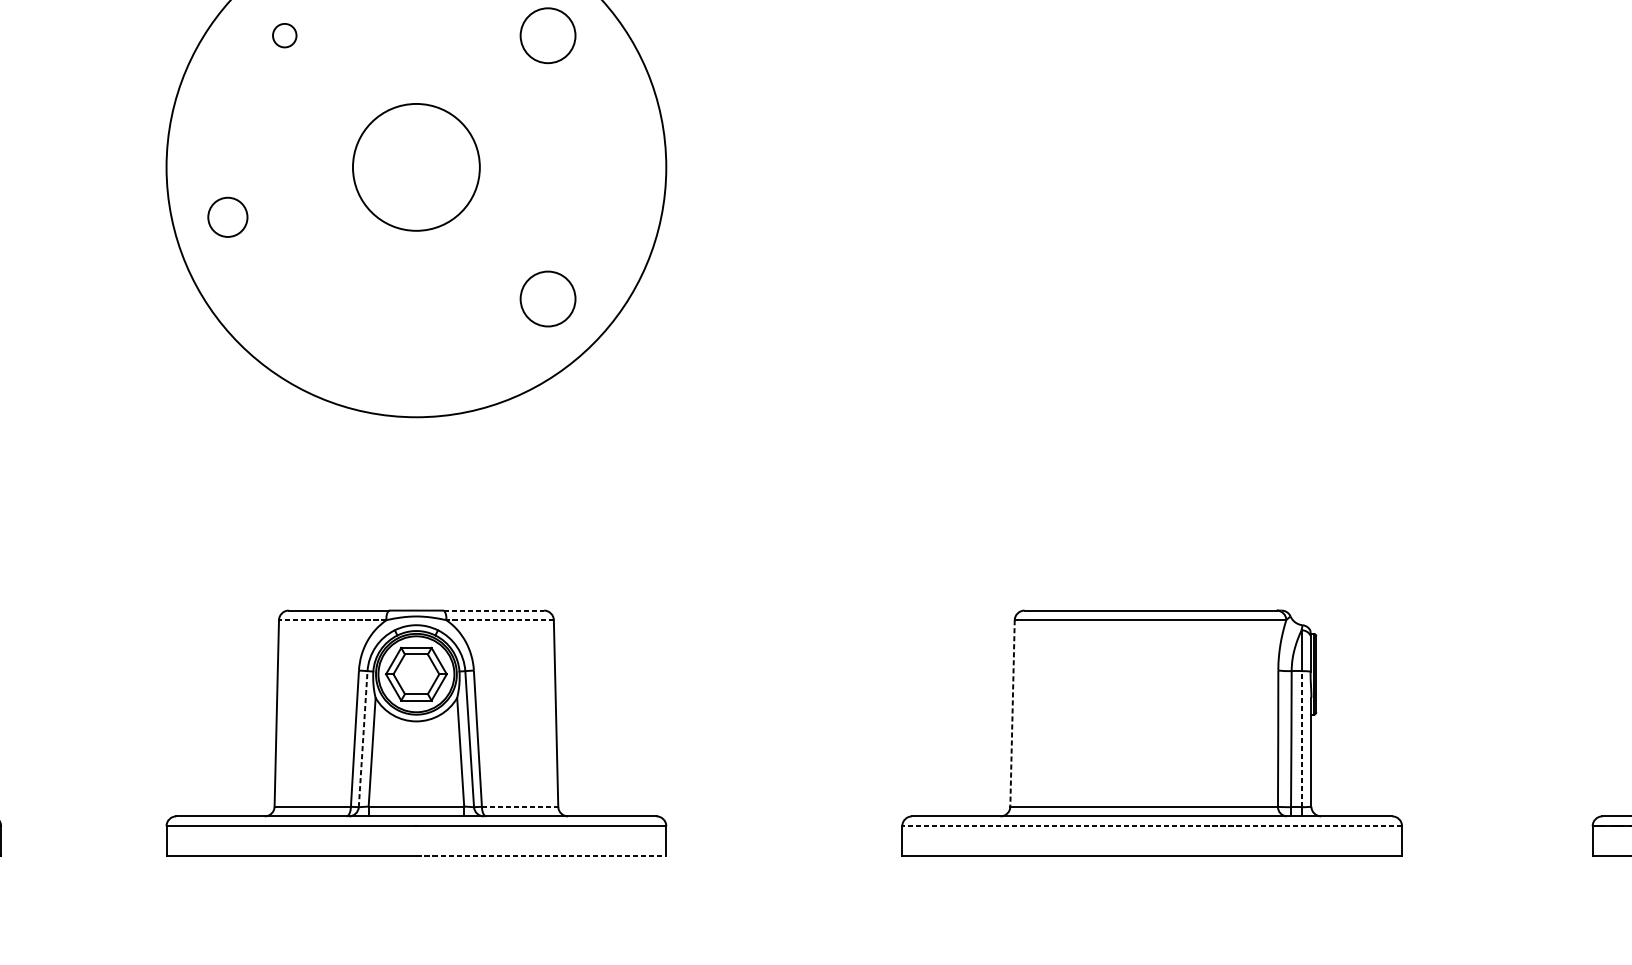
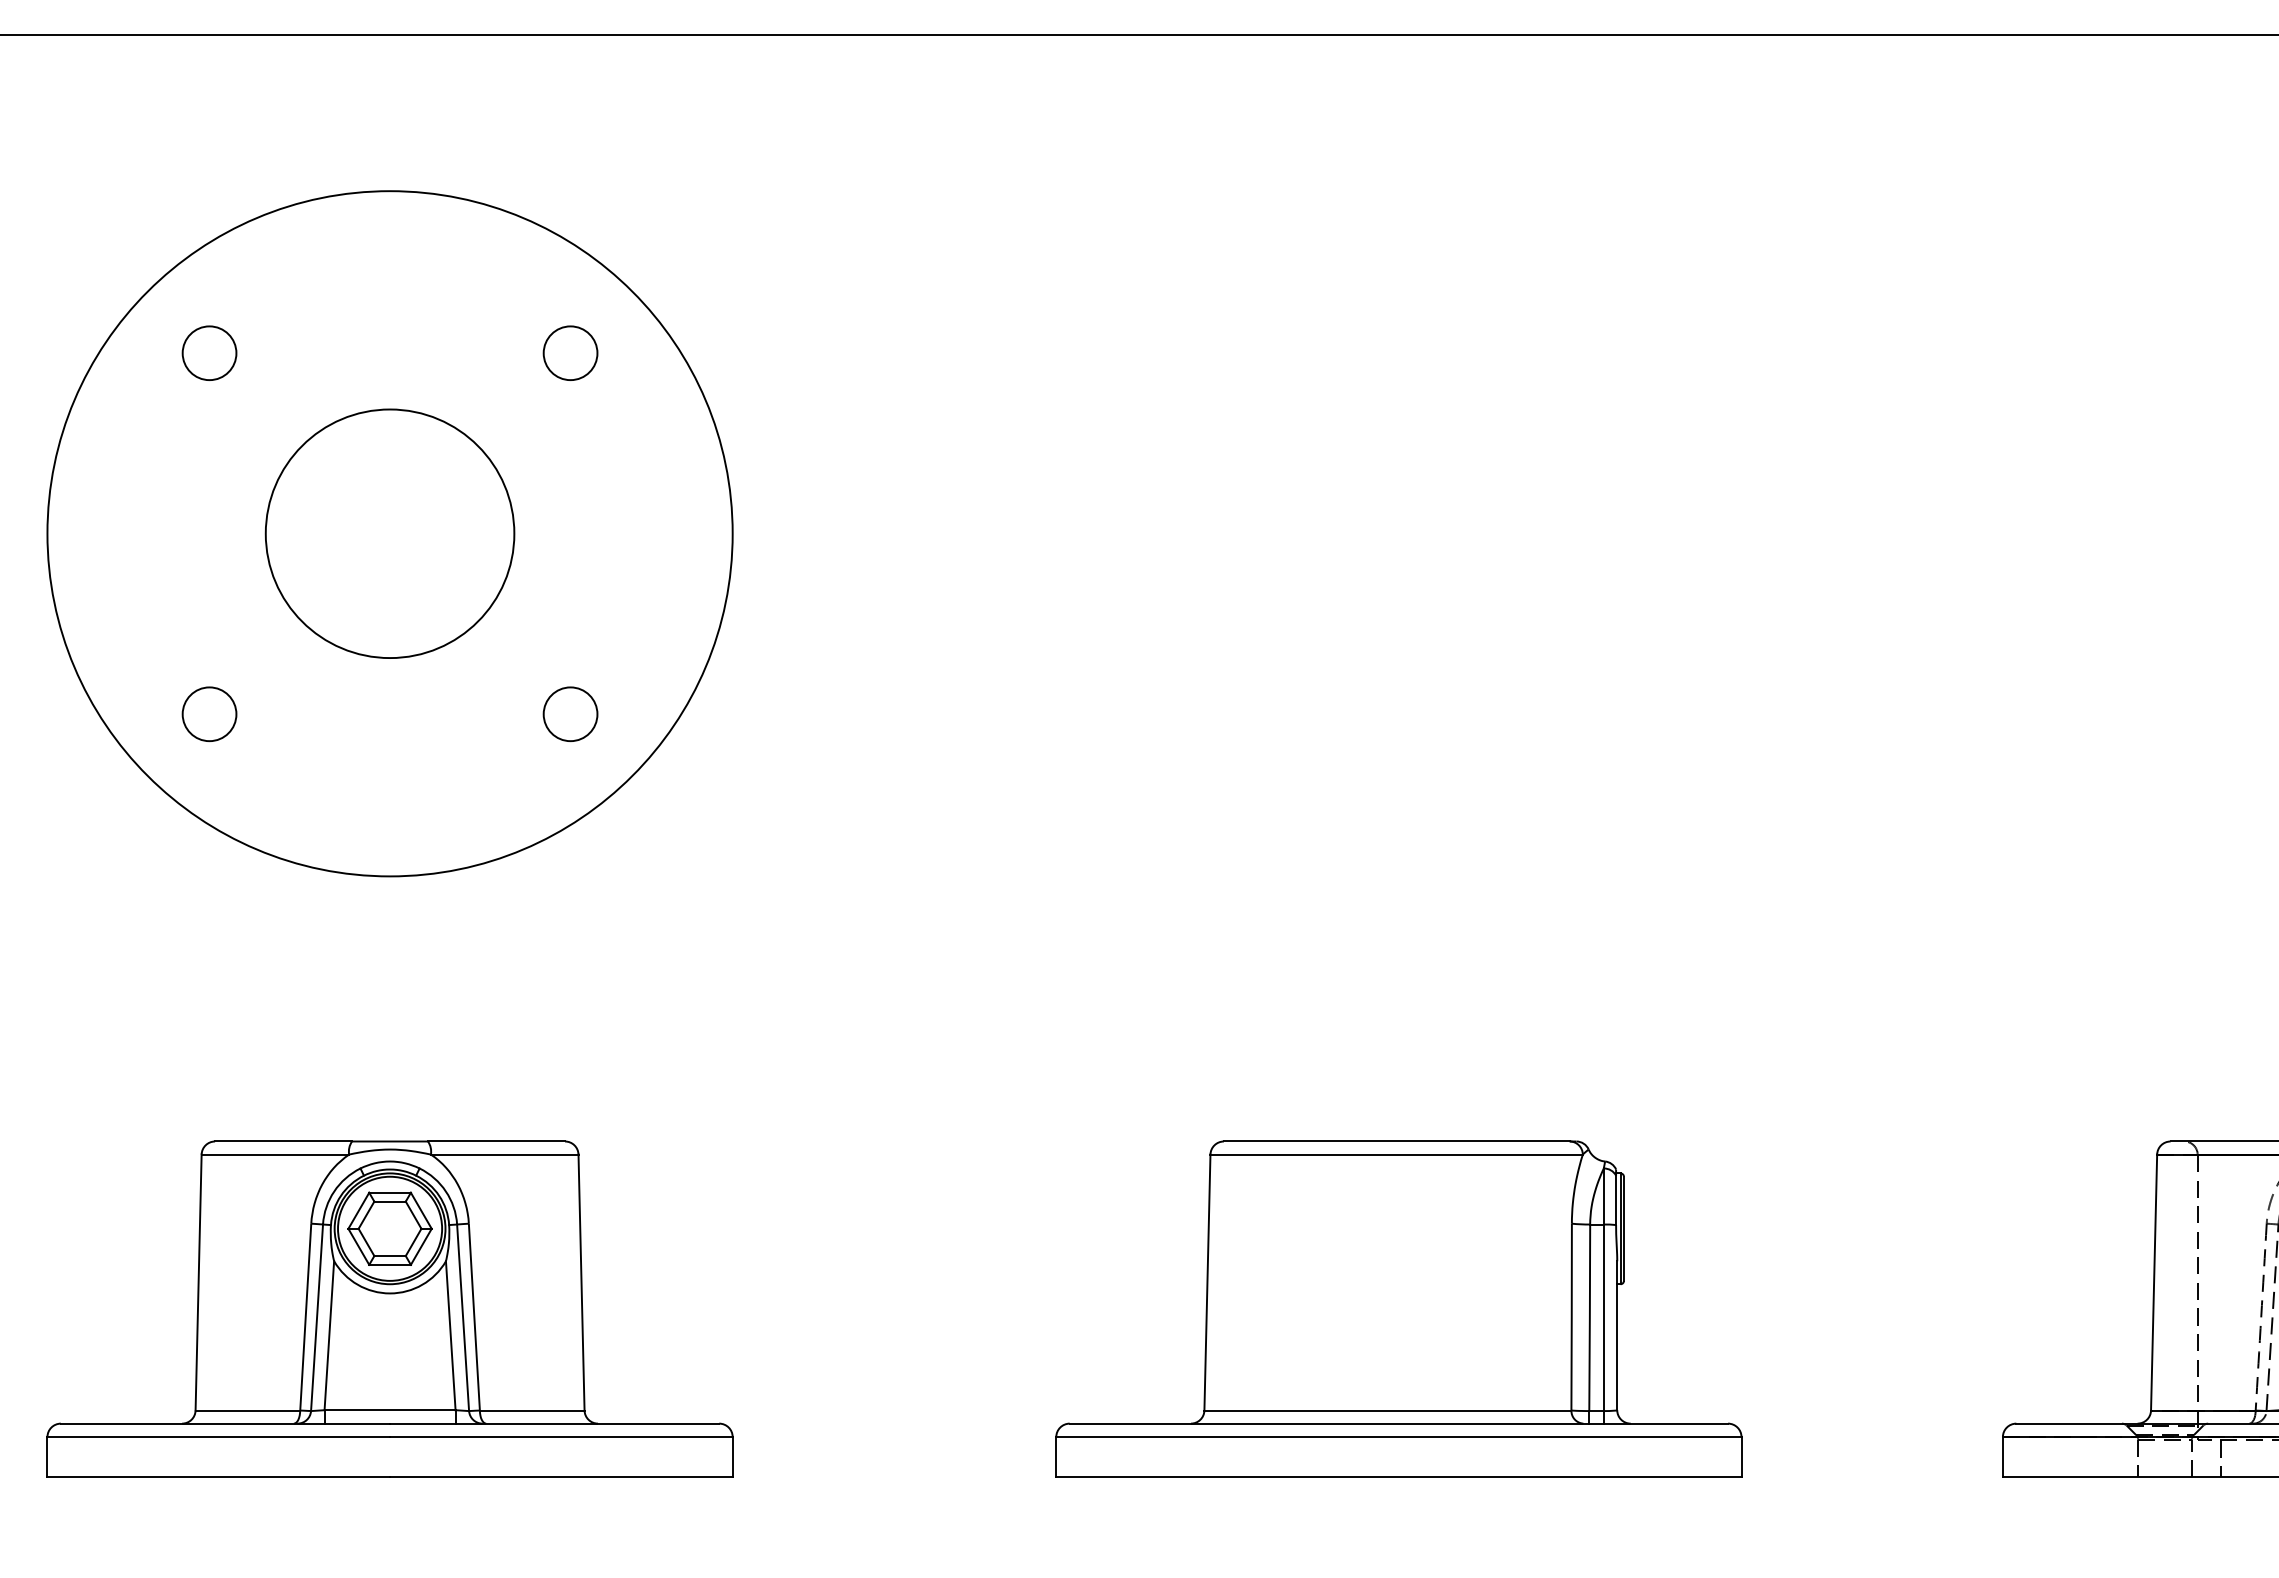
circle: (284, 35) -> (209, 352), size x1.67
circle: (548, 35) -> (570, 353), size x0.71
circle: (416, 167) -> (389, 533), size x1.43
circle: (227, 217) -> (209, 714), moved
circle: (548, 299) -> (570, 714), size x0.71
line: (494, 610) -> (496, 1141), dashed -> solid
line: (332, 620) -> (275, 1154), dashed -> solid
line: (499, 620) -> (504, 1154), dashed -> solid
line: (1012, 714) -> (1207, 1283), dashed -> solid
line: (363, 738) -> (317, 1317), dashed -> solid
line: (1301, 738) -> (1603, 1317), dashed -> solid
line: (520, 806) -> (532, 1410), dashed -> solid
line: (1151, 826) -> (1398, 1437), dashed -> solid
line: (541, 855) -> (561, 1477), dashed -> solid

